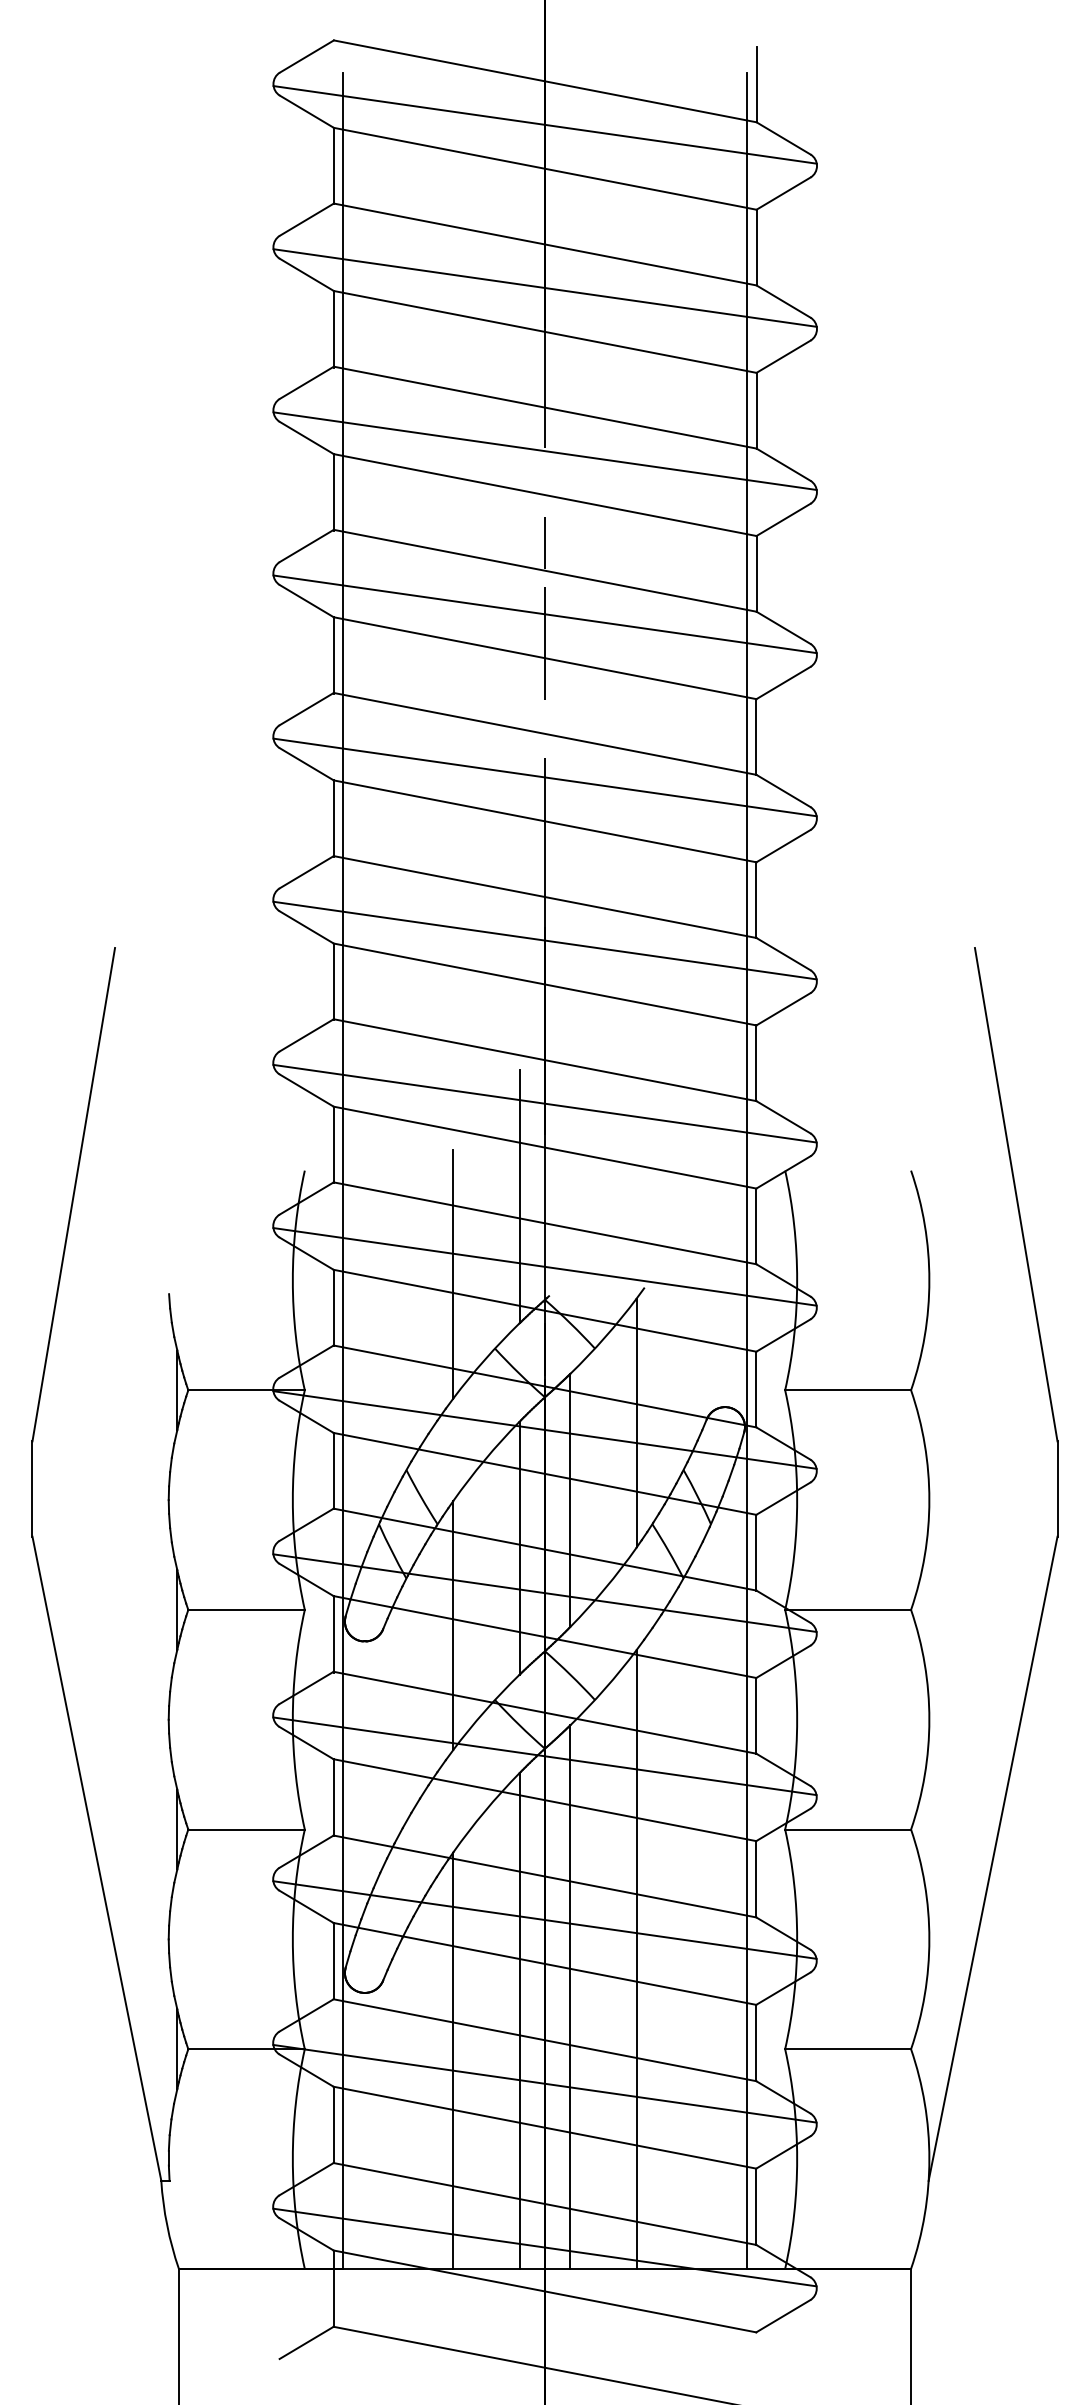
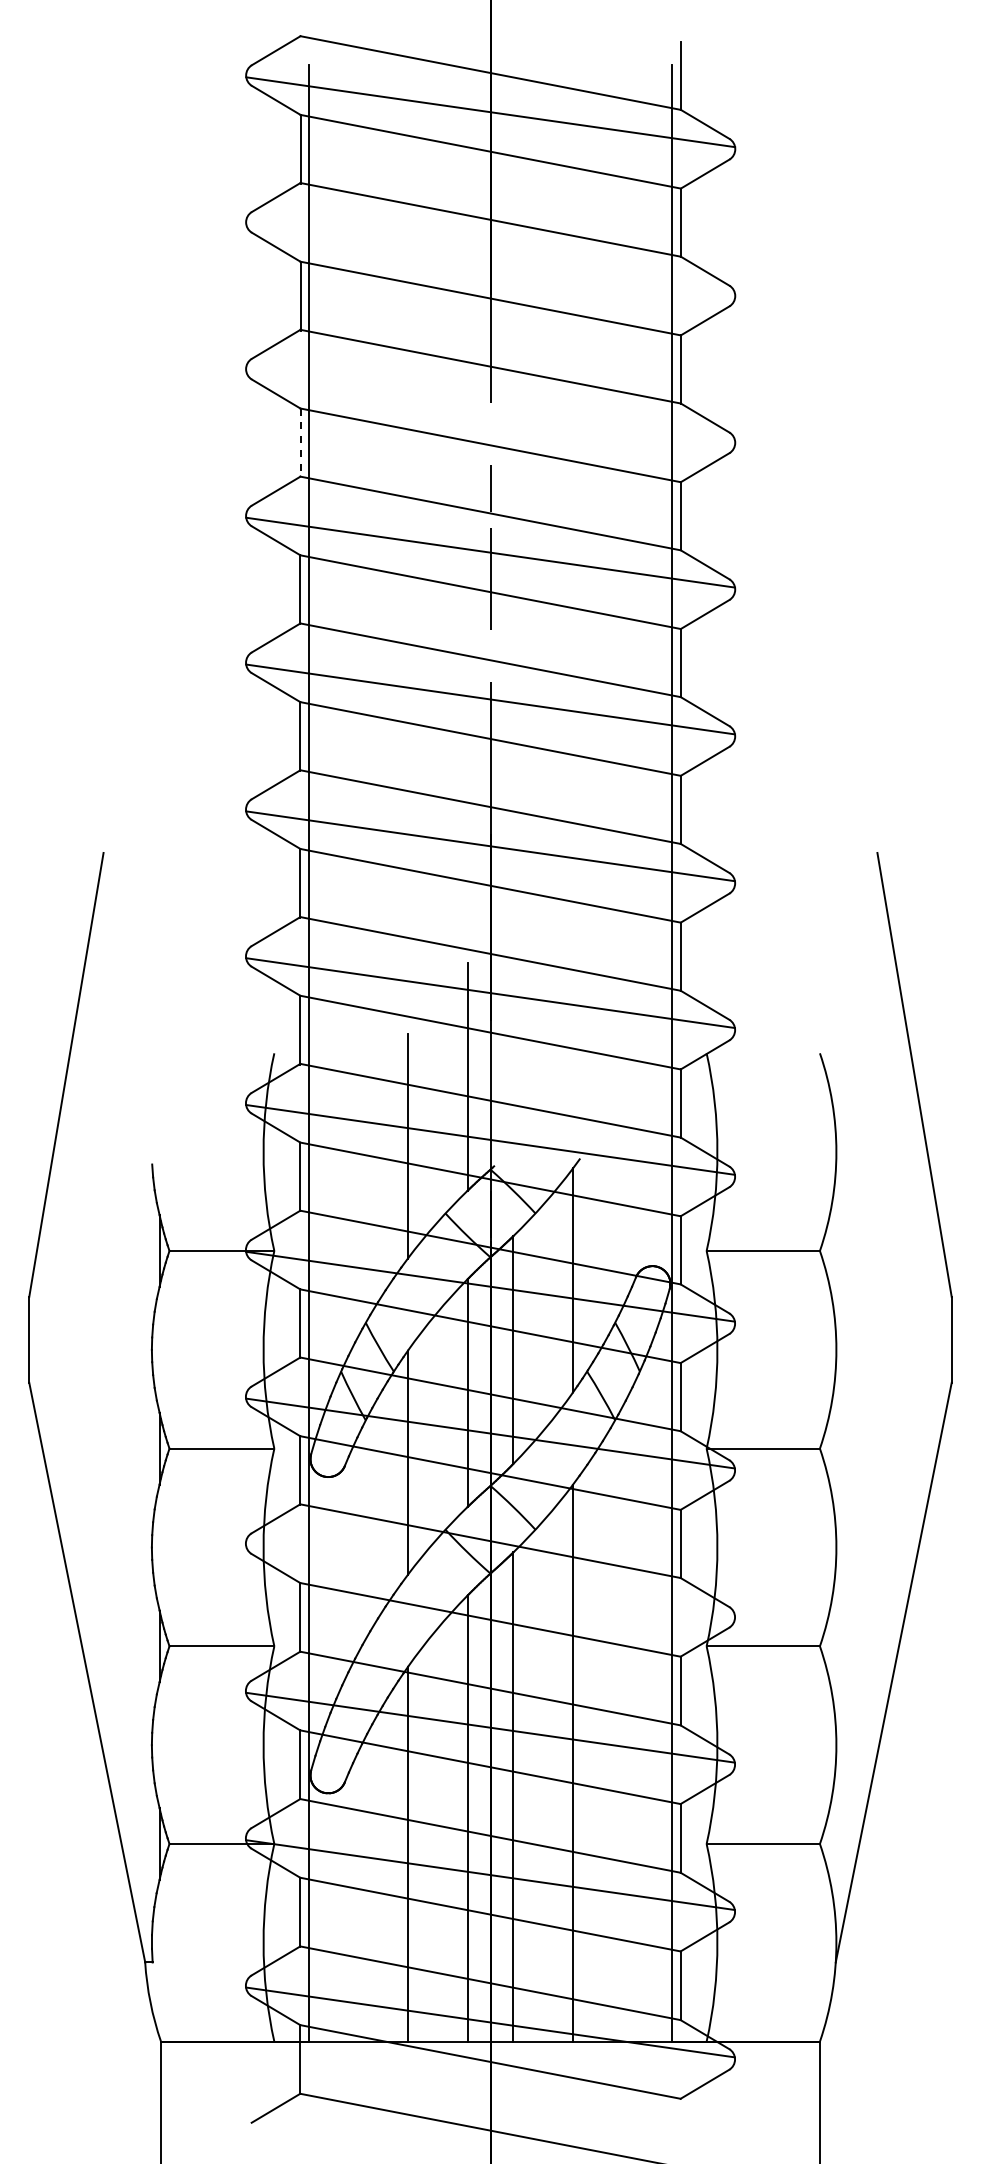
line: (545, 287) -> (490, 258), removed
line: (545, 450) -> (490, 405), removed
line: (333, 492) -> (300, 443), solid -> dashed
line: (545, 1756) -> (490, 1580), removed

